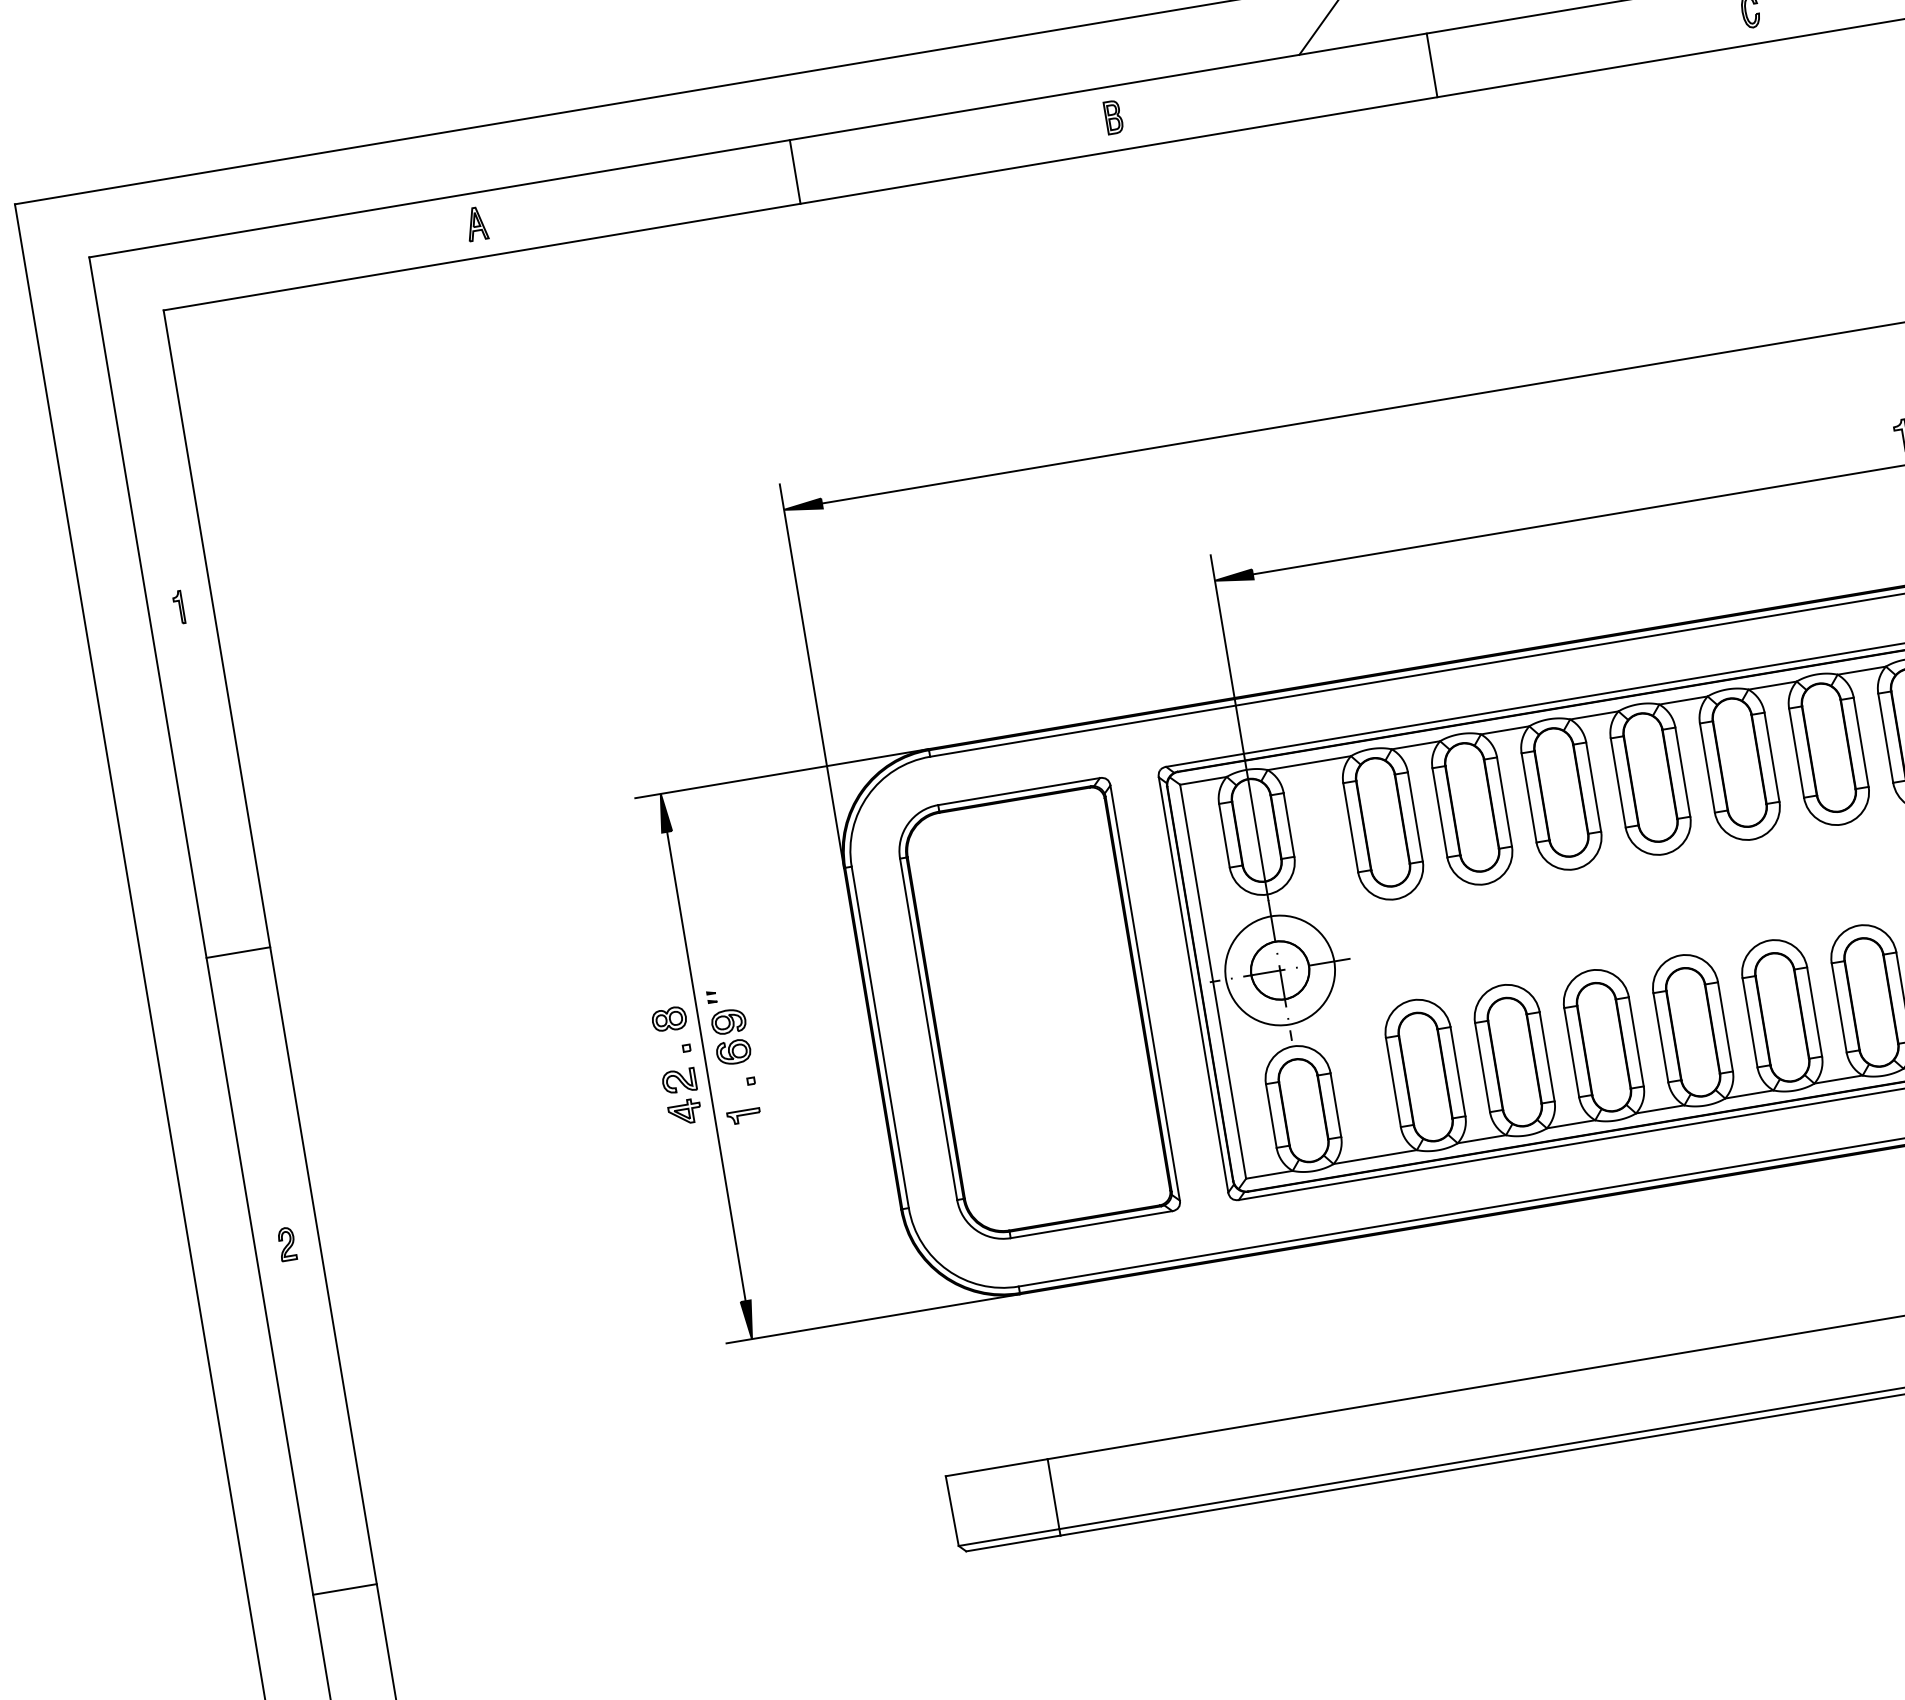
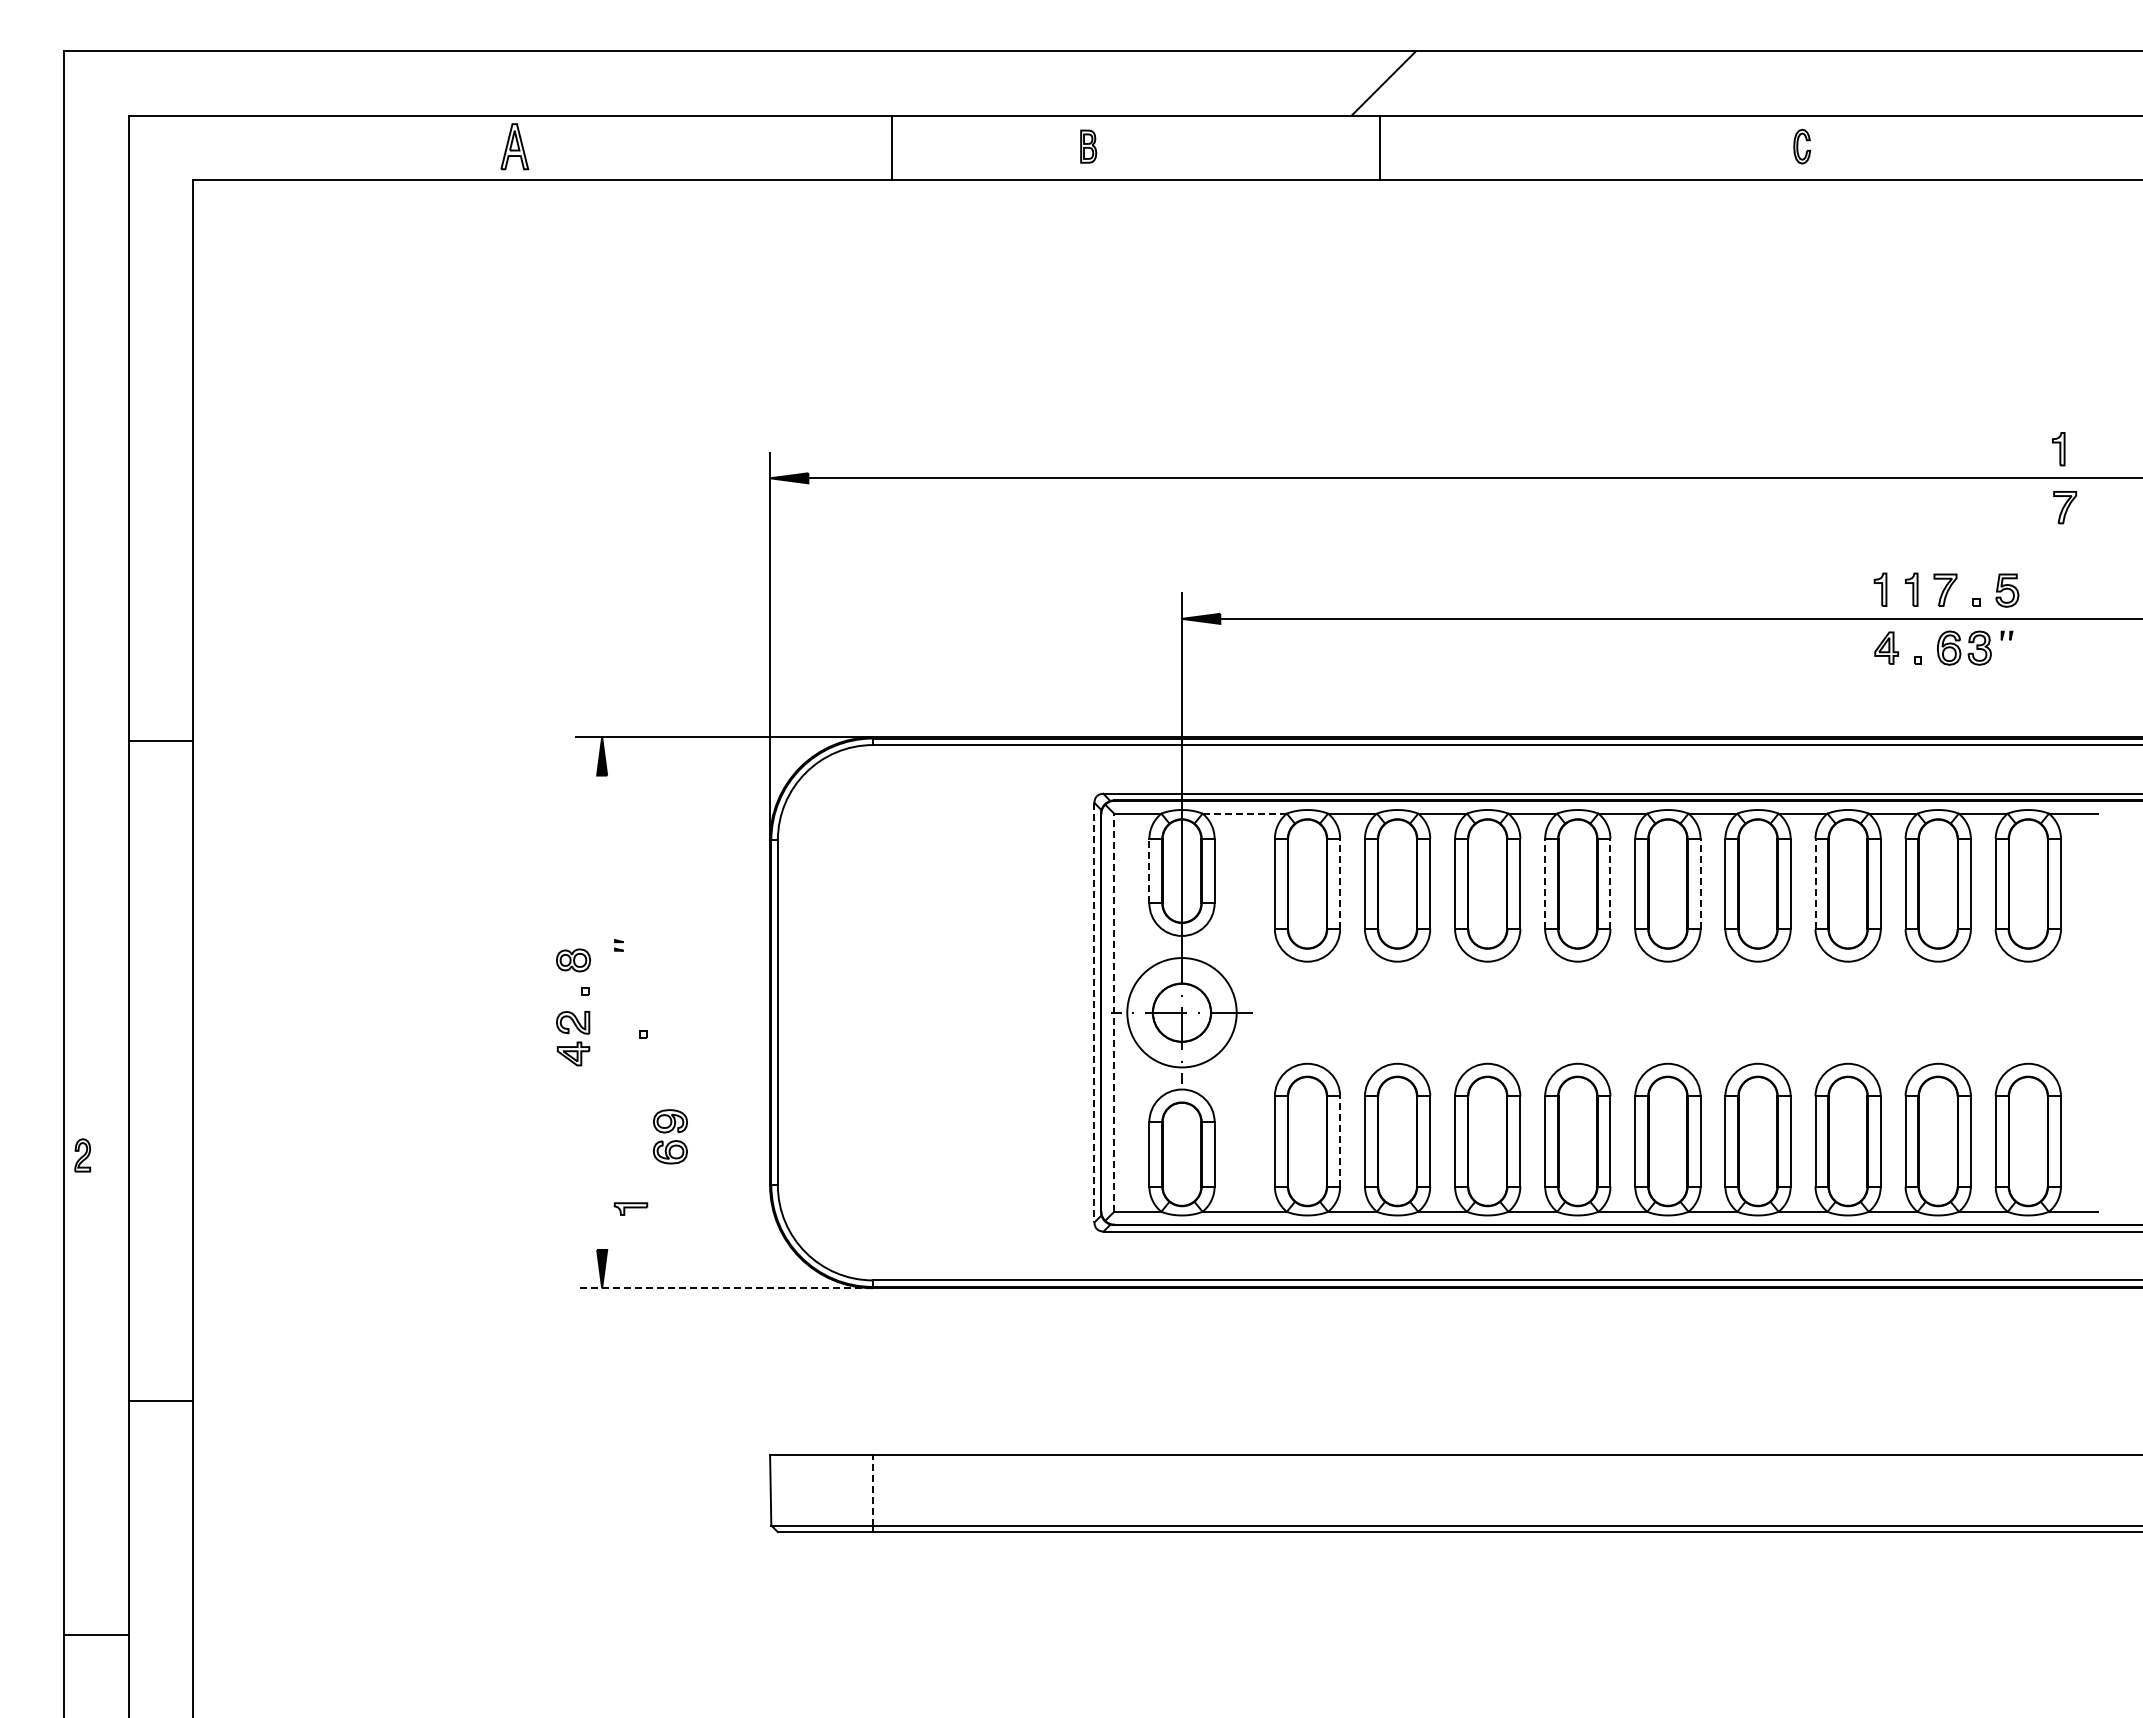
line: (1432, 64) -> (1380, 147), moved
part: (1113, 117) -> (1088, 146), moved
line: (795, 171) -> (891, 147), moved
part: (476, 223) -> (514, 146), size x1.4
part: (178, 607) -> (158, 474), removed
line: (1885, 737) -> (1815, 883), solid -> dashed
line: (1771, 756) -> (1700, 883), solid -> dashed
line: (1310, 762) -> (1245, 813), solid -> dashed
line: (1682, 771) -> (1610, 883), solid -> dashed
line: (1618, 782) -> (1545, 883), solid -> dashed
line: (1415, 816) -> (1340, 883), solid -> dashed
line: (1224, 835) -> (1149, 870), solid -> dashed
line: (238, 952) -> (160, 740), moved
line: (1213, 981) -> (1114, 1012), solid -> dashed
line: (1193, 984) -> (1094, 1012), solid -> dashed
part: (1036, 1011) -> (935, 1012), removed
part: (730, 1036) -> (669, 1136), moved
line: (706, 1066) -> (602, 1012), removed
line: (1458, 1070) -> (1340, 1140), solid -> dashed
part: (743, 1116) -> (630, 1208), moved
part: (286, 1244) -> (82, 1155), moved
line: (873, 1319) -> (724, 1288), solid -> dashed
line: (1053, 1493) -> (873, 1489), solid -> dashed
line: (344, 1589) -> (160, 1401), moved

